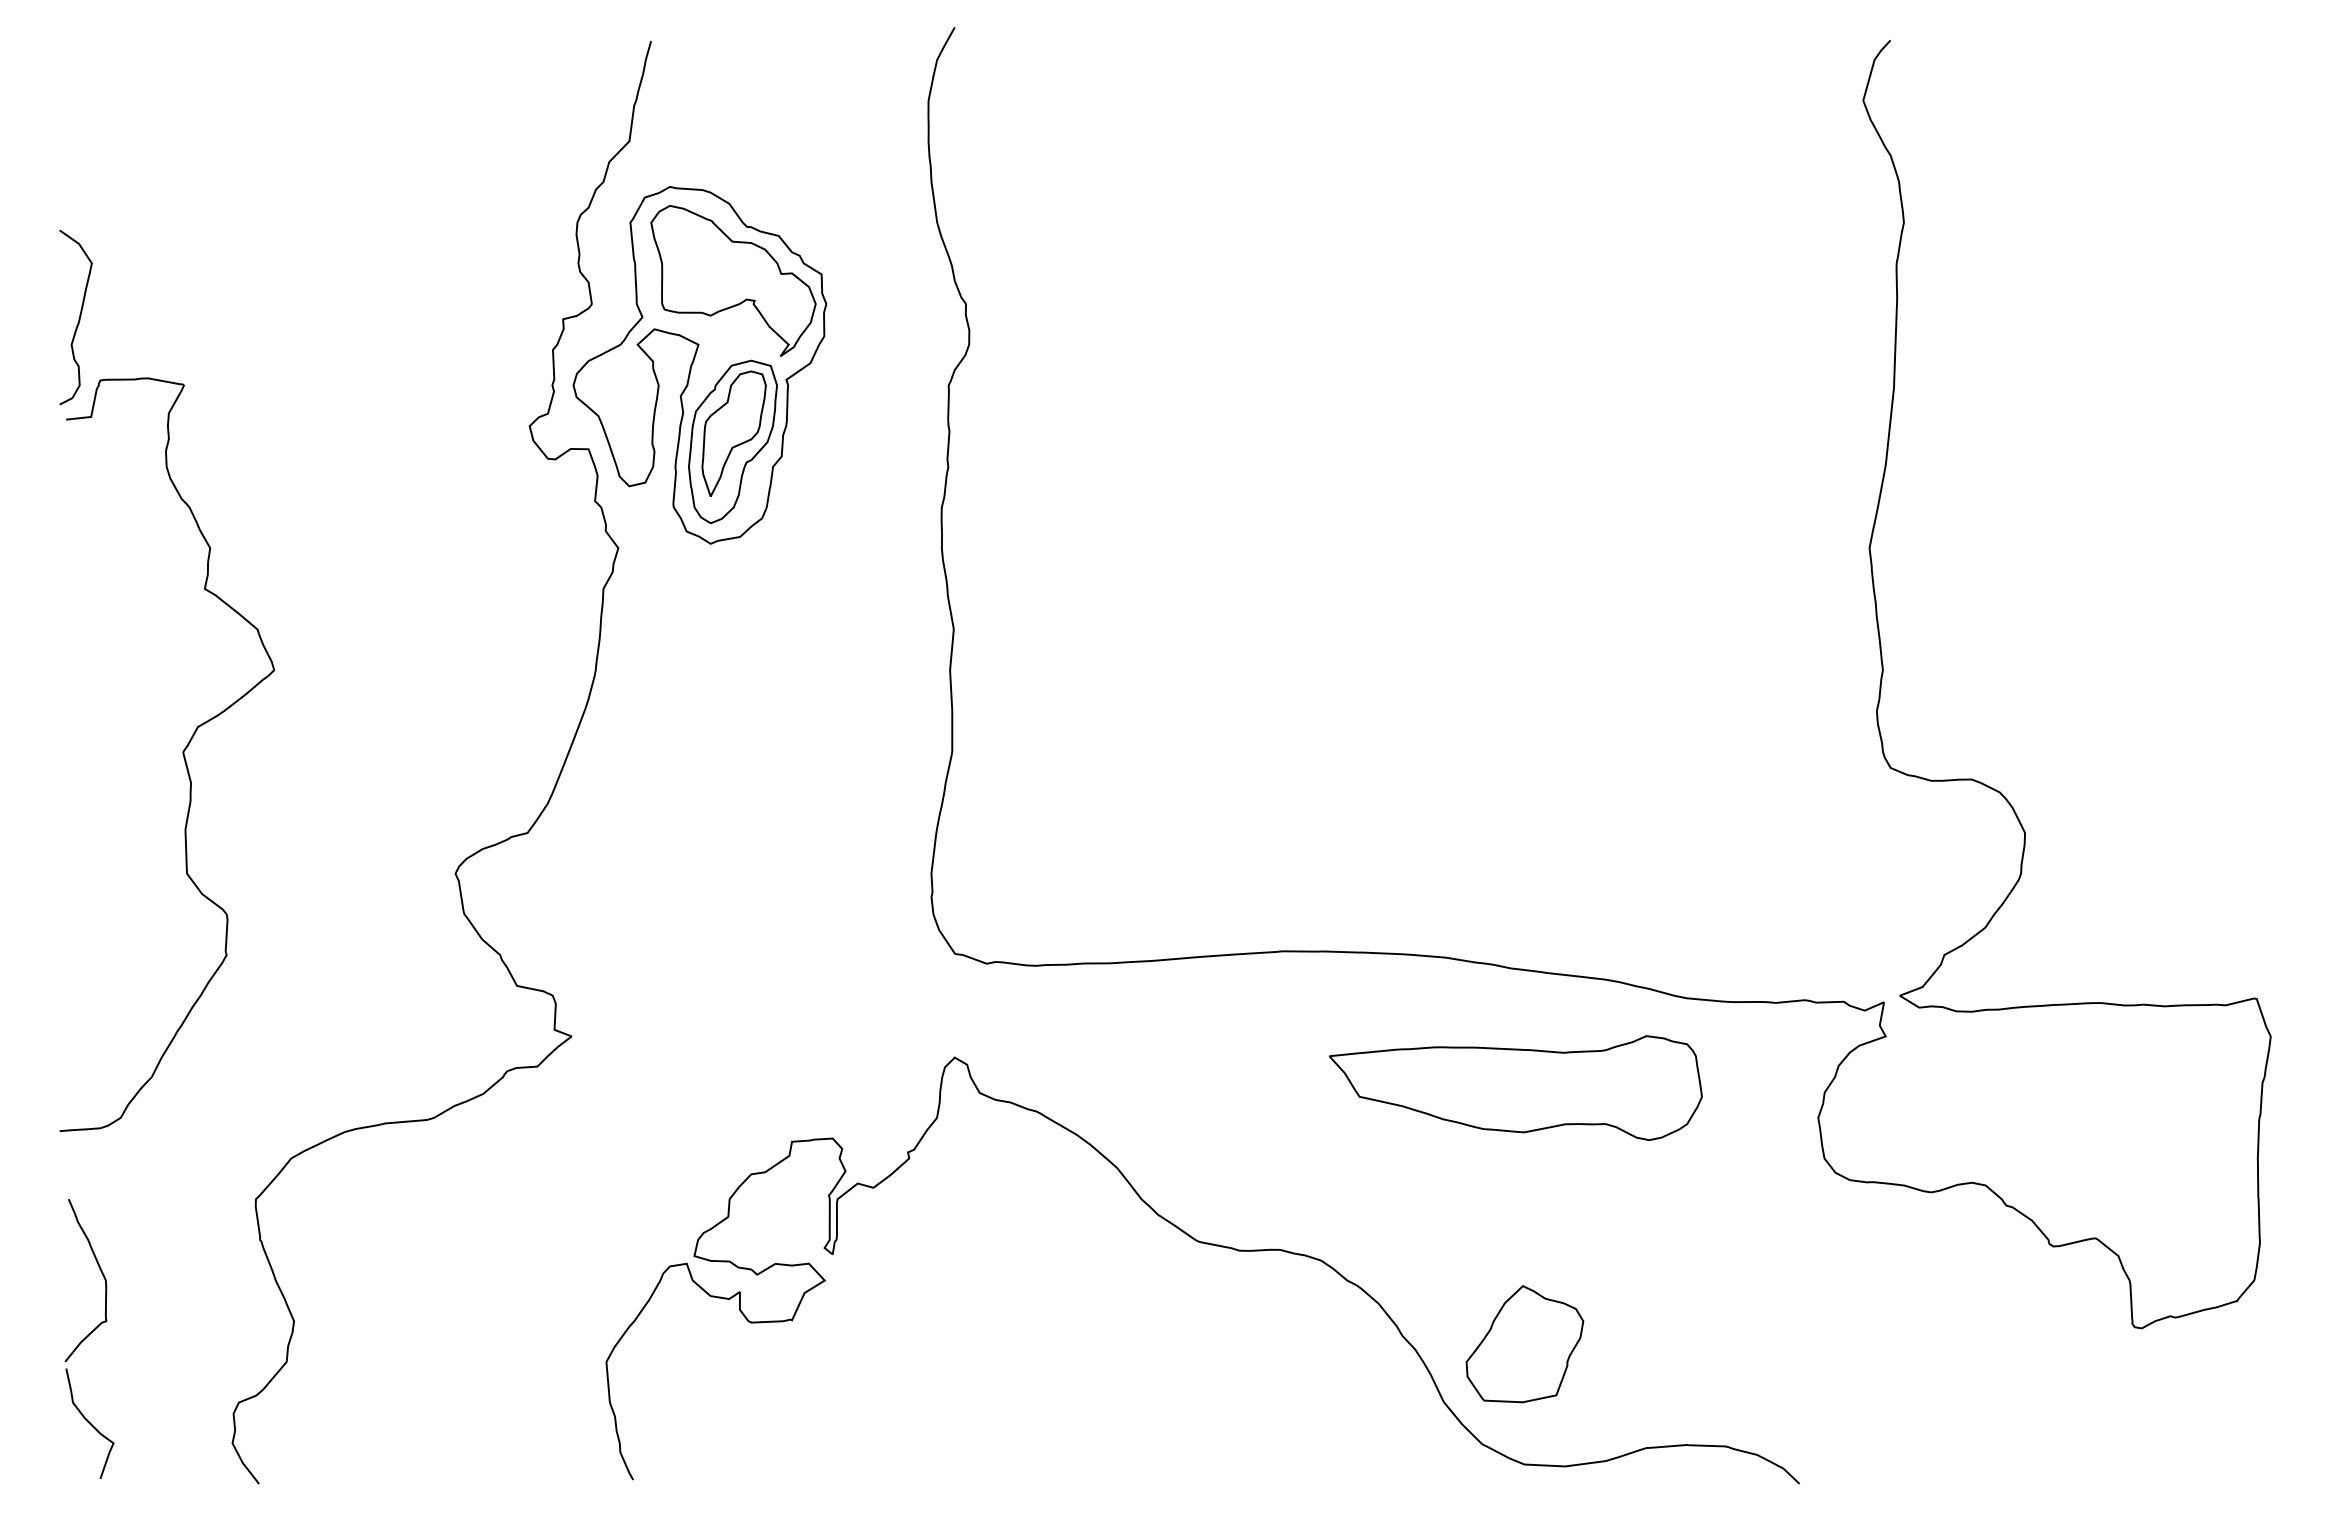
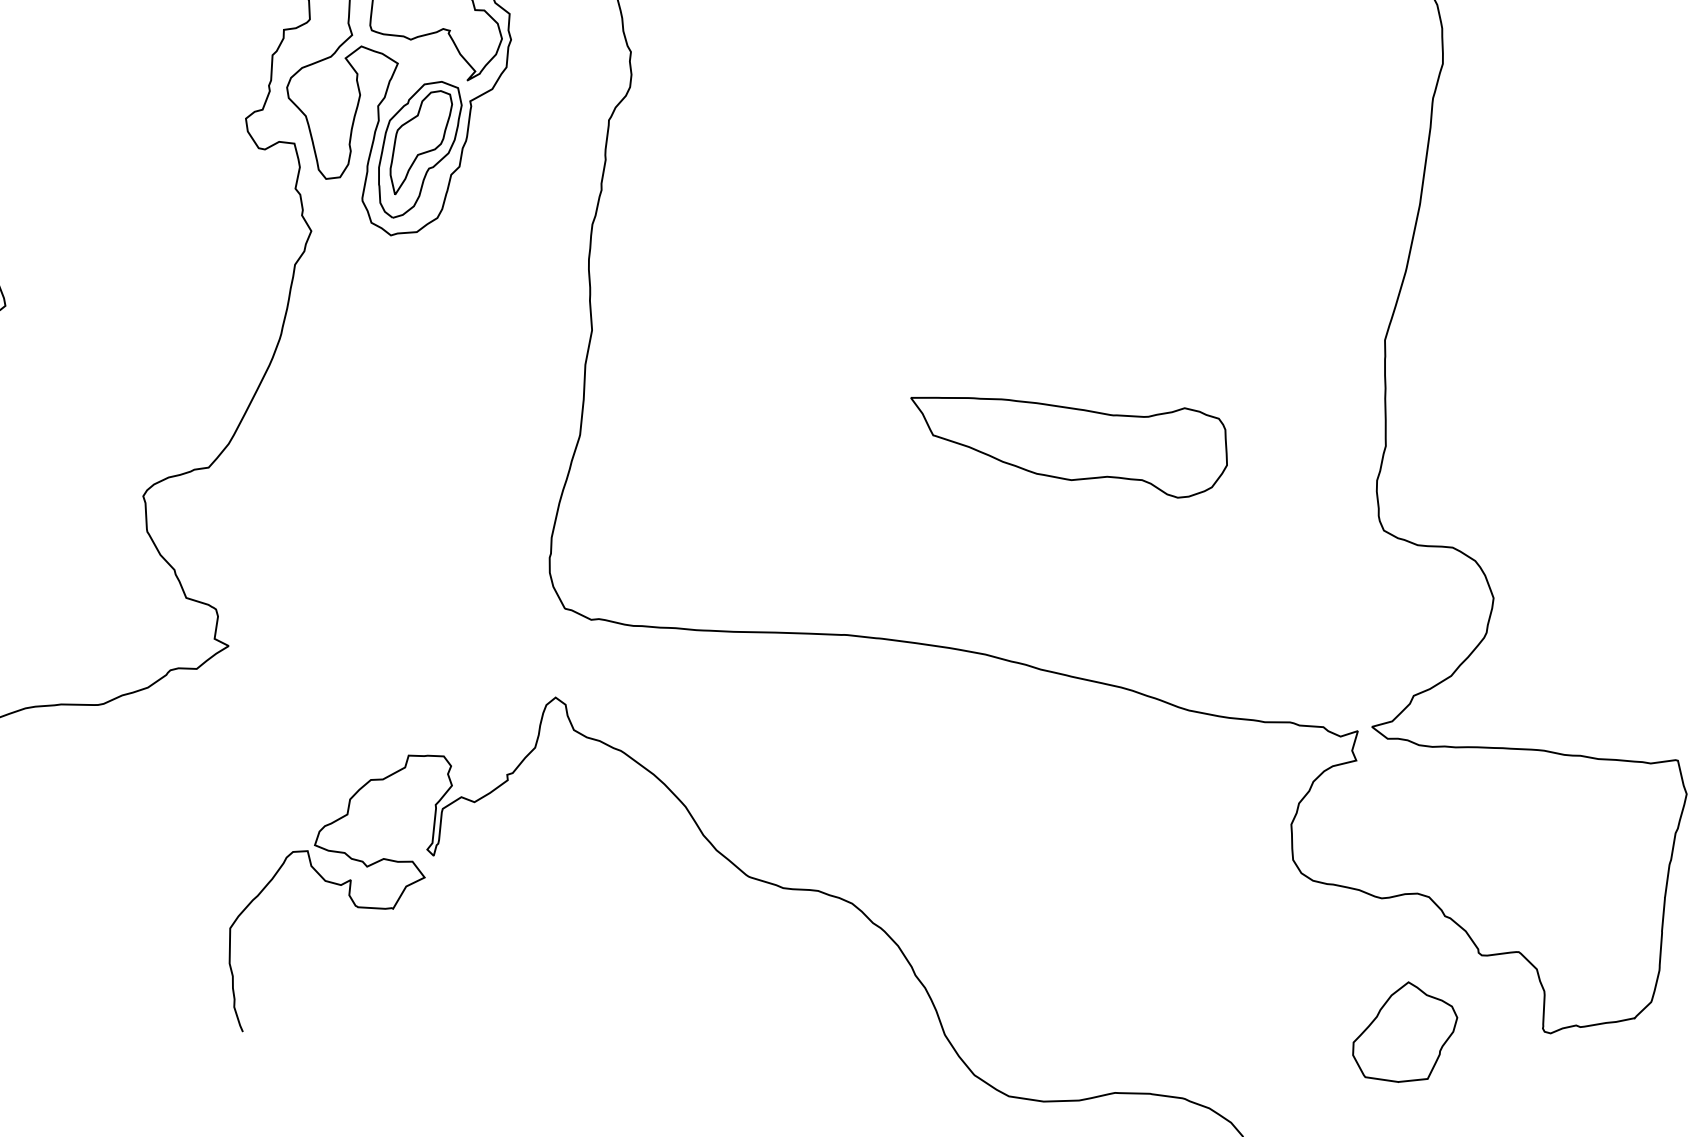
part: (1515, 1087) -> (1067, 440), moved
part: (1524, 1344) -> (1404, 1032), moved

